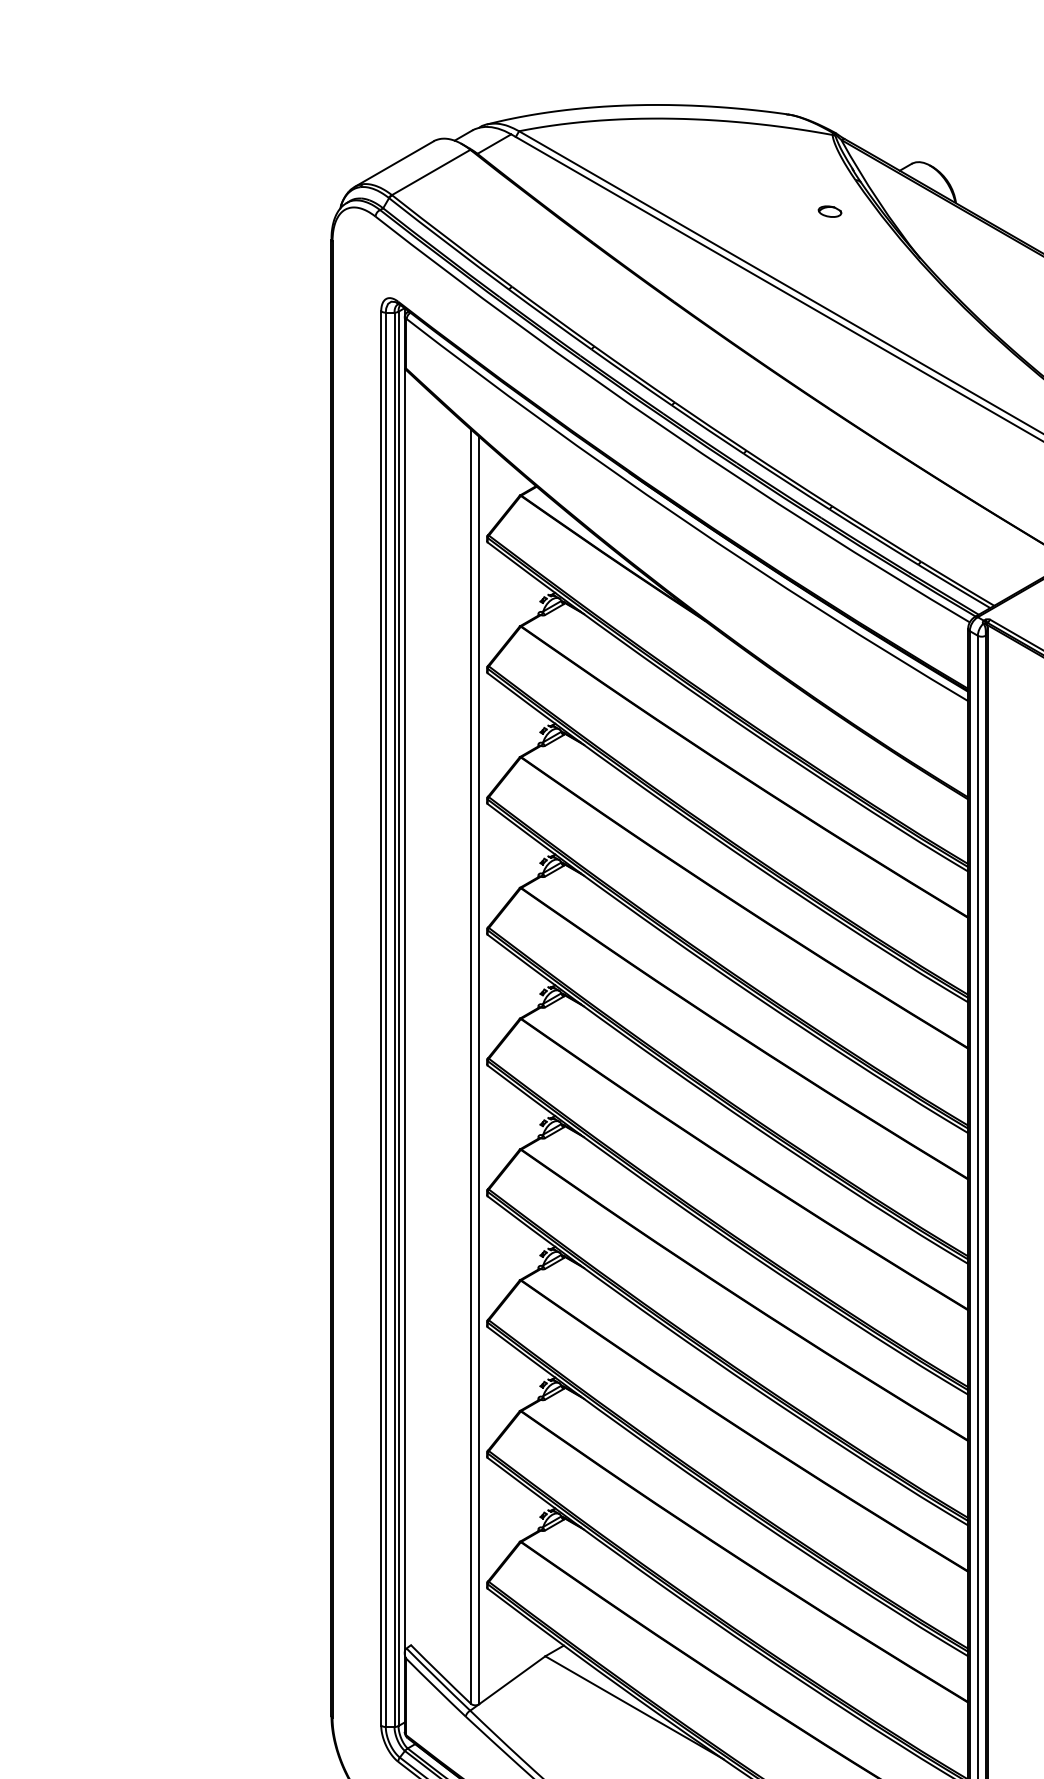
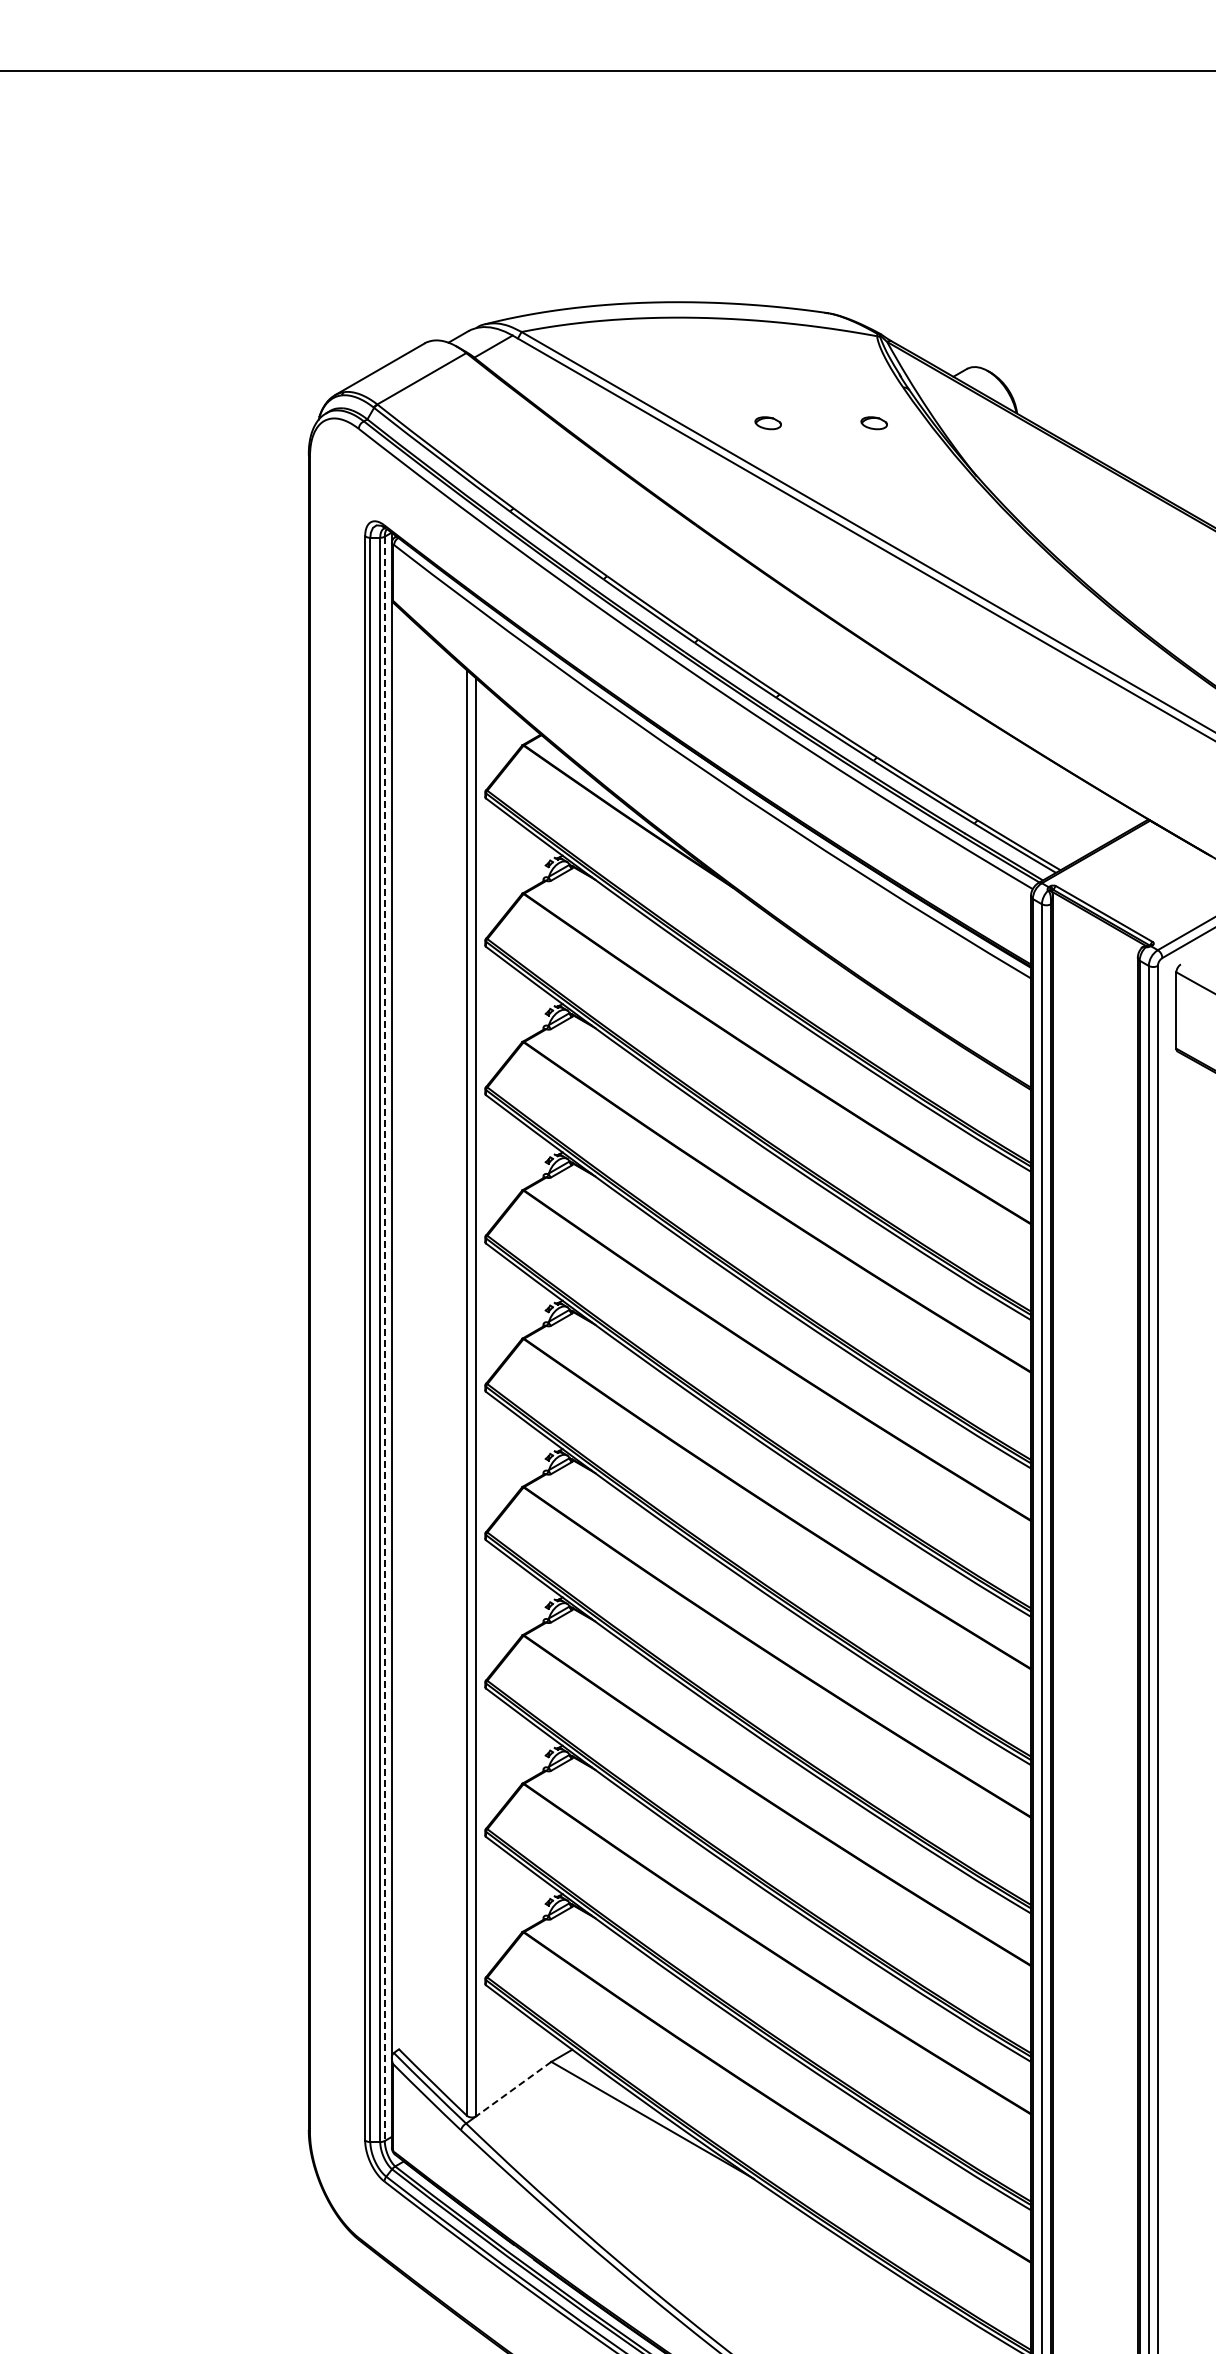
part: (735, 211) -> (767, 423), added
line: (398, 1019) -> (384, 1339), solid -> dashed
line: (511, 1680) -> (513, 2089), solid -> dashed

